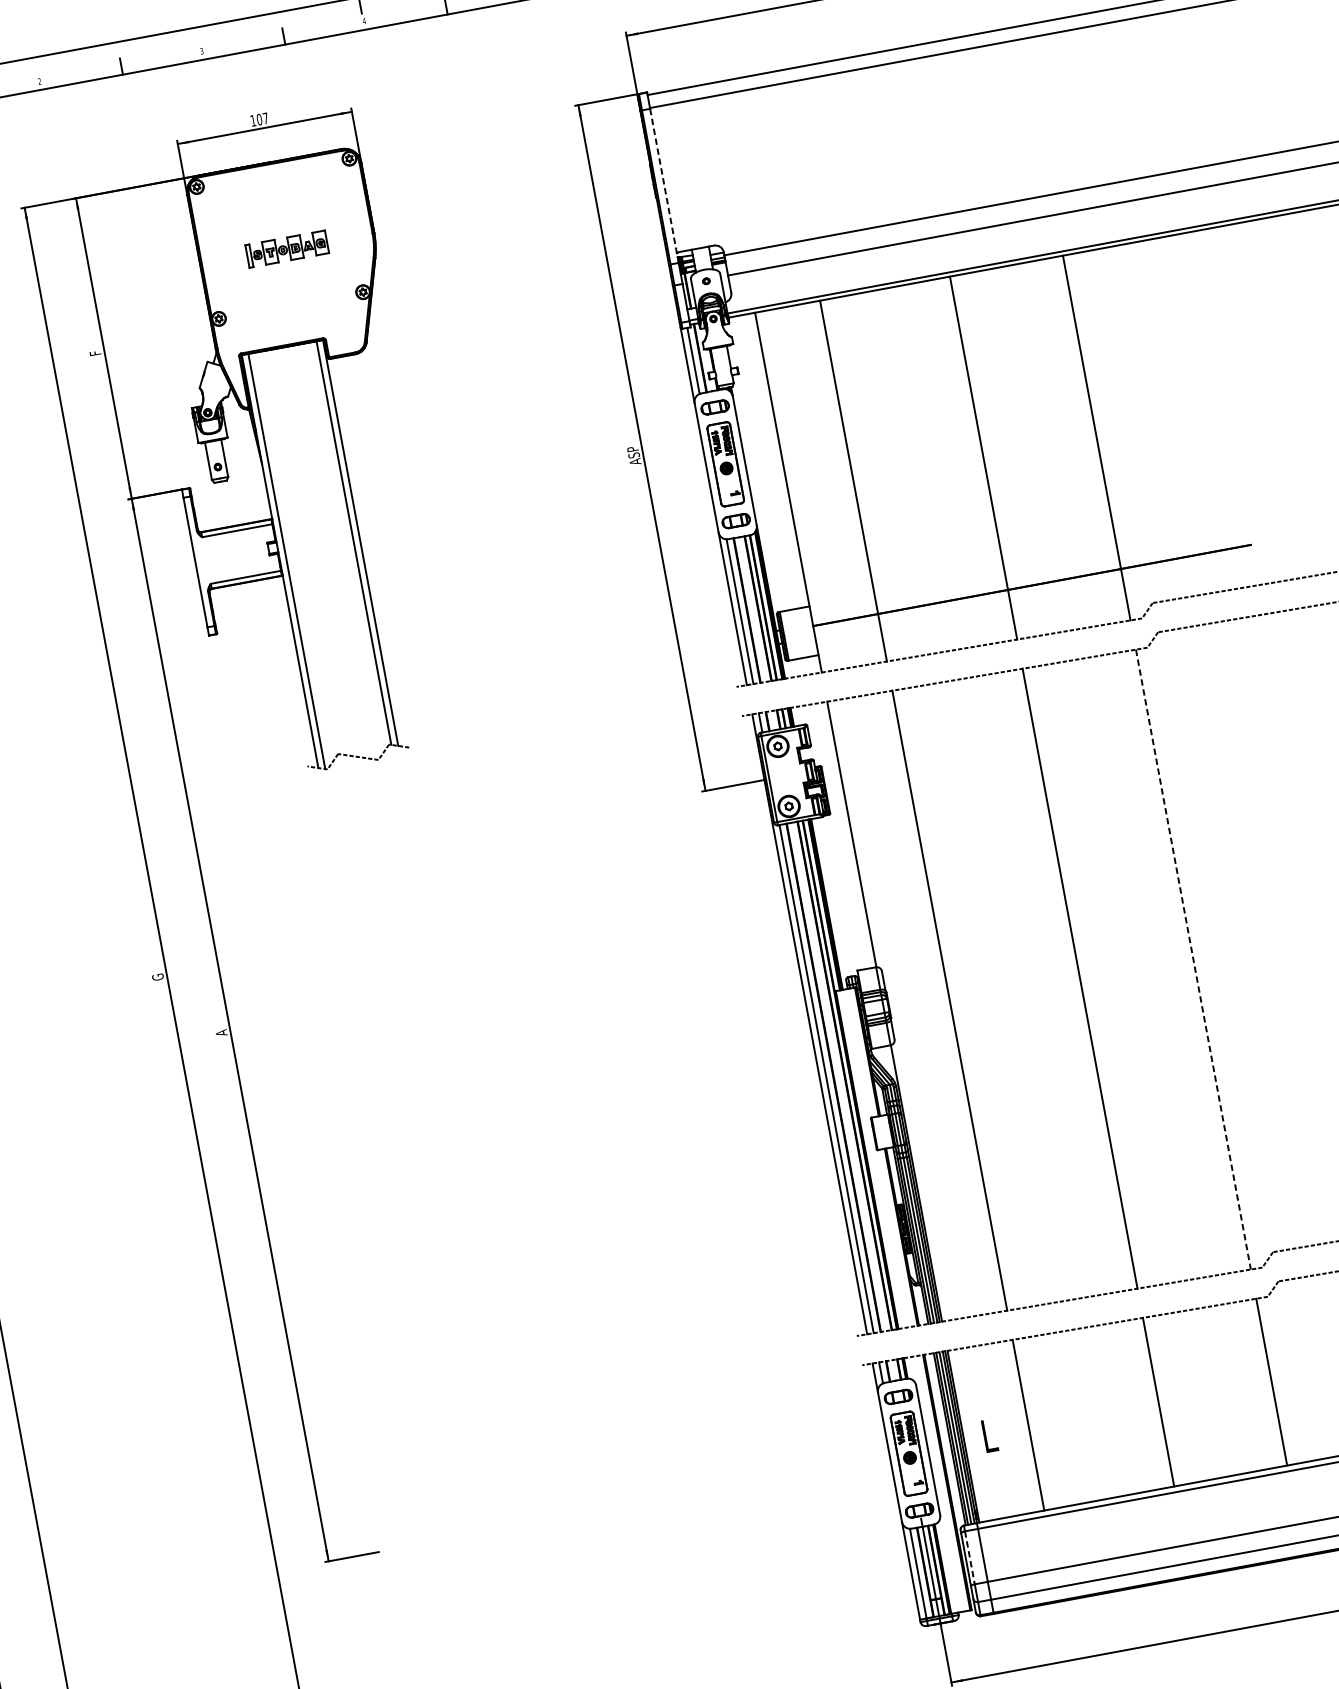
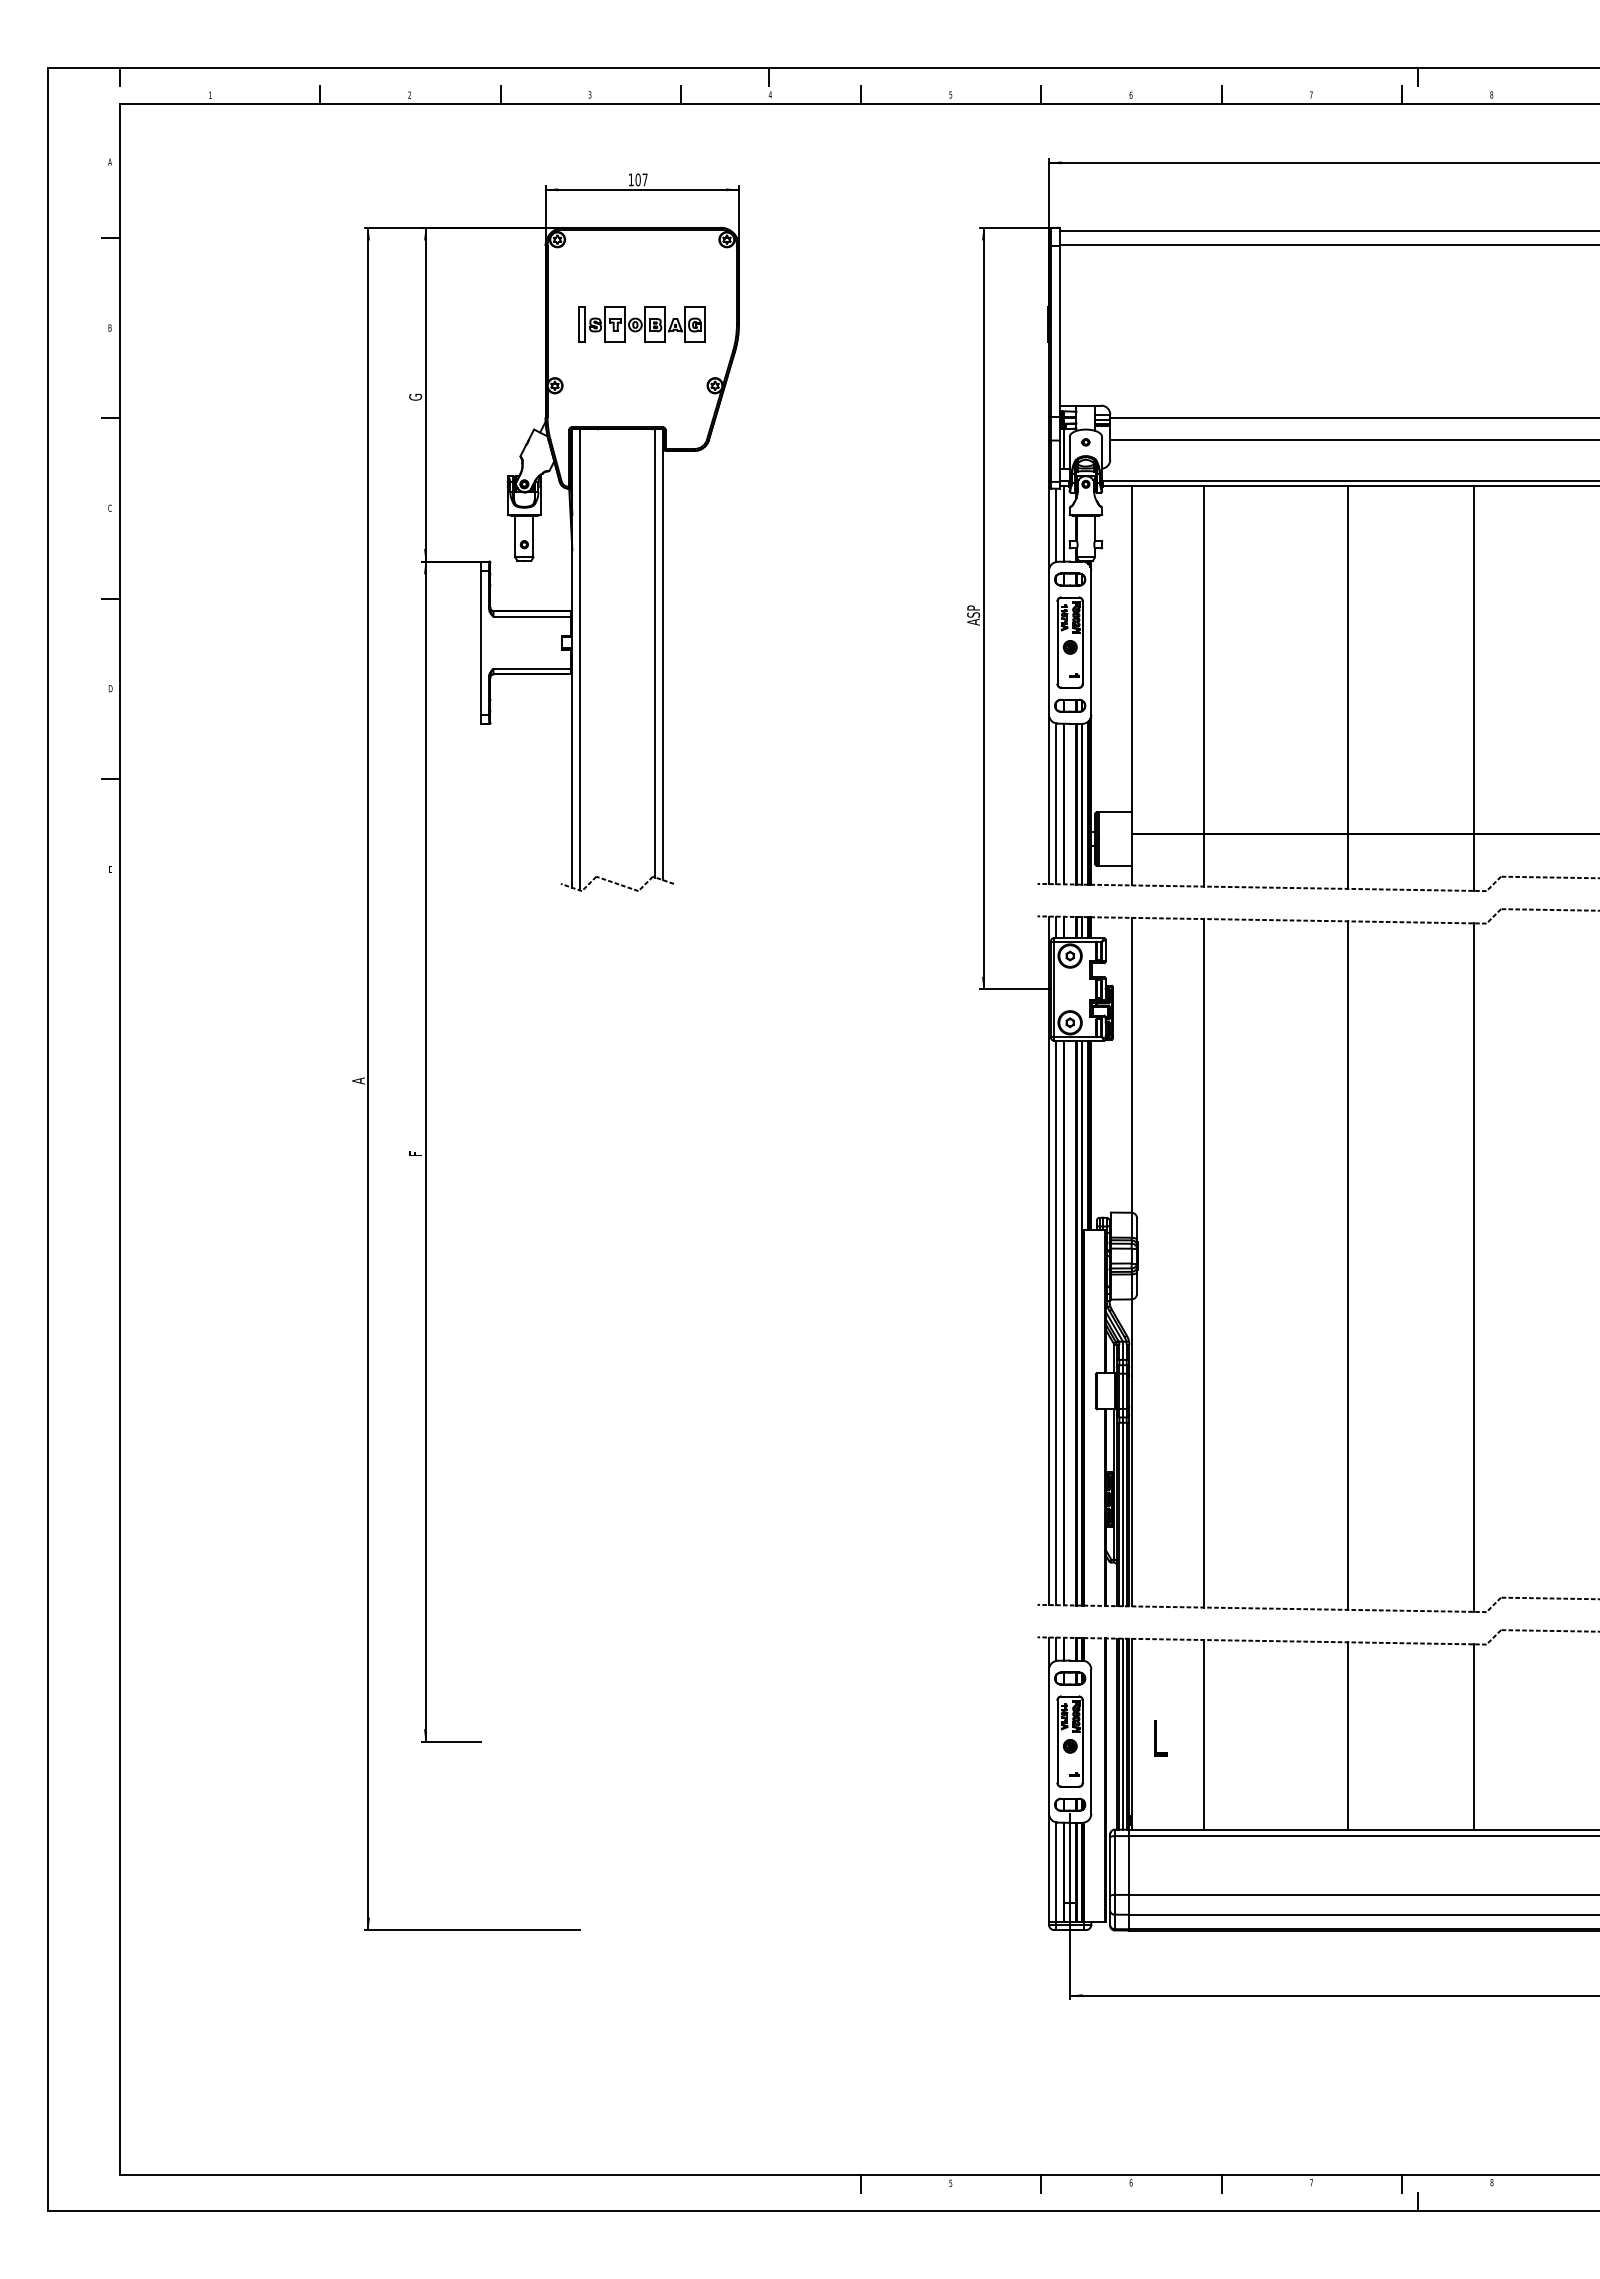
line: (664, 185) -> (1059, 331), dashed -> solid
part: (286, 249) -> (641, 324), size x1.43
text: (95, 351) -> (415, 396), F -> G
line: (1193, 960) -> (1473, 1268), dashed -> solid
text: (157, 977) -> (358, 1080), G -> A
text: (221, 1032) -> (415, 1152), A -> F
line: (969, 1558) -> (1114, 1866), dashed -> solid

